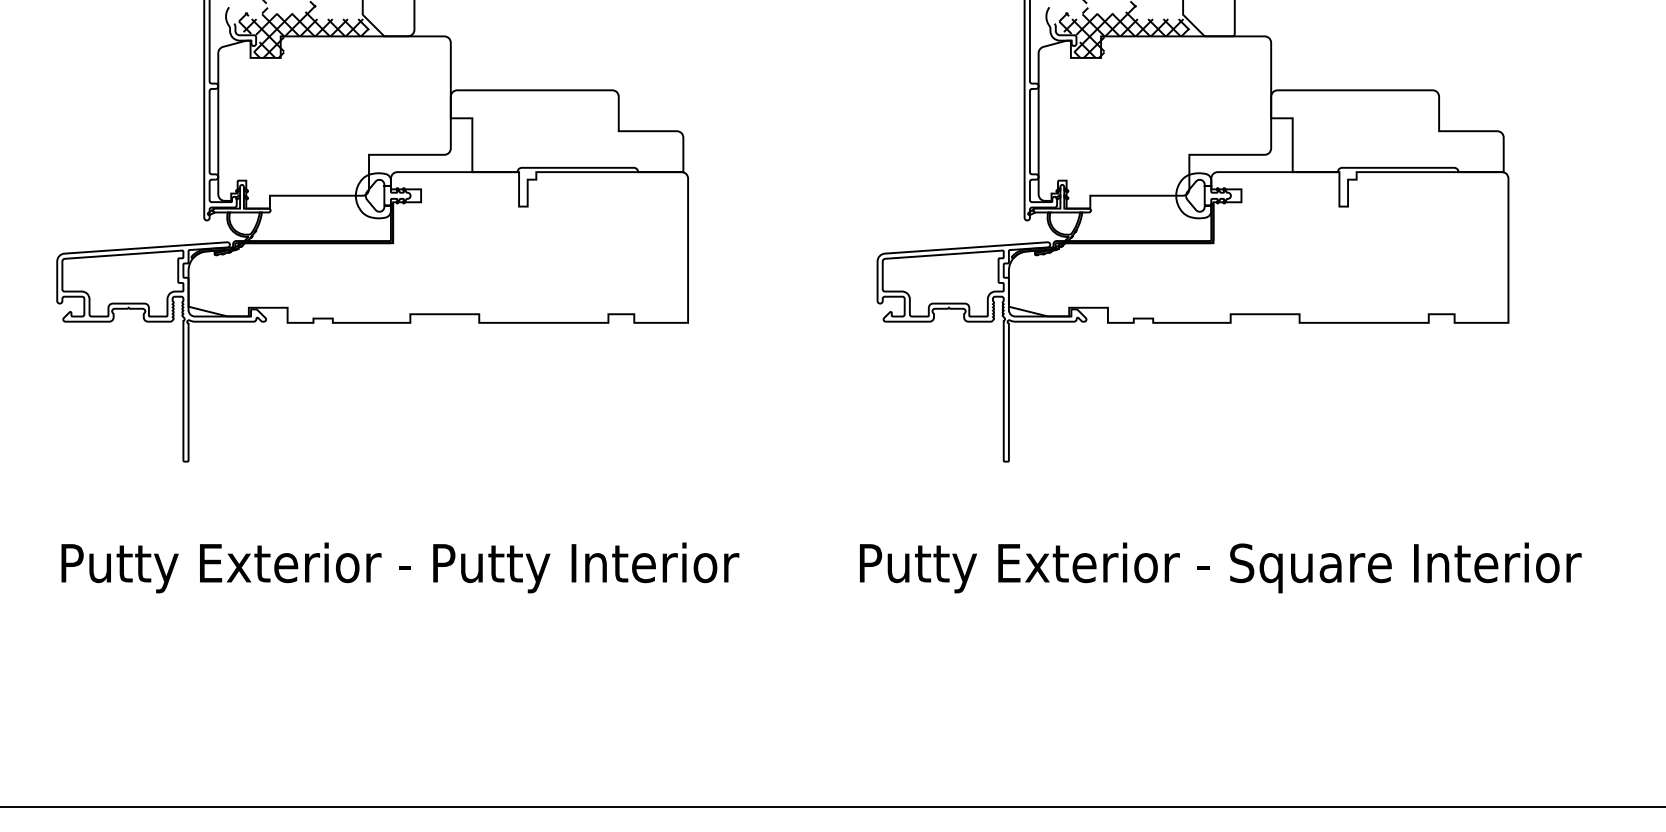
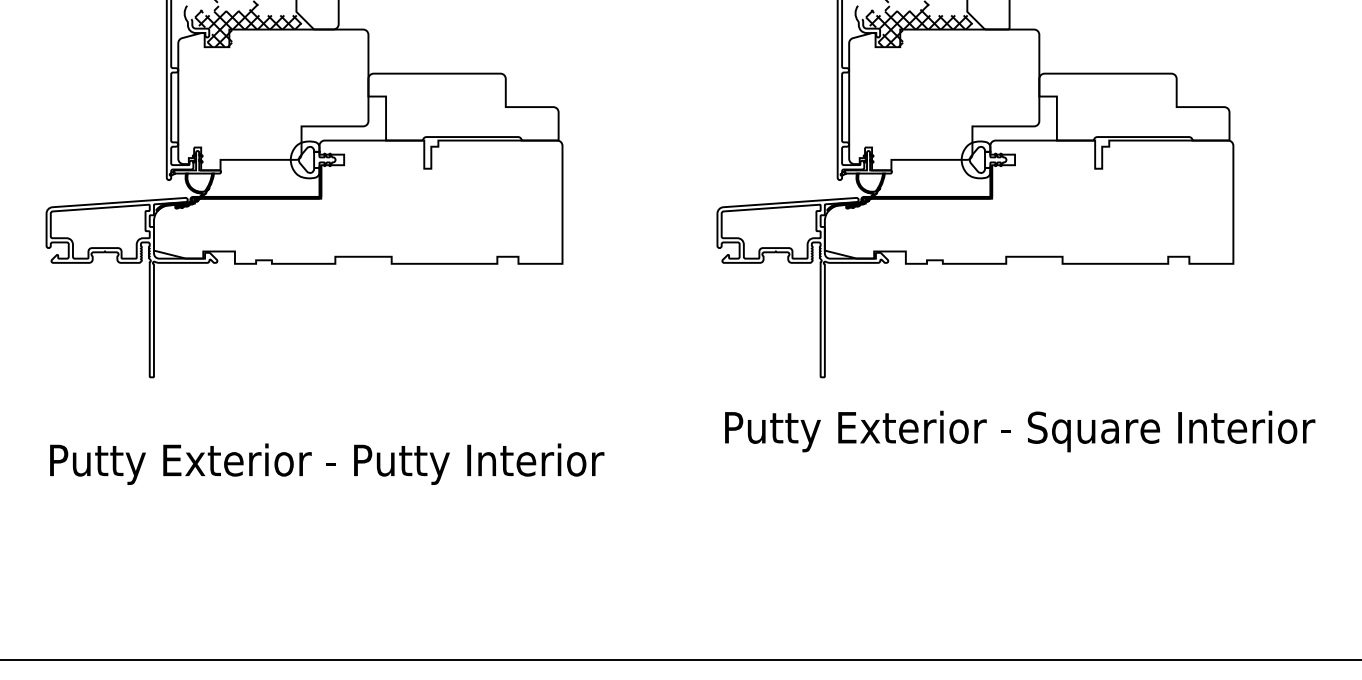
text: (1220, 567) -> (1019, 431), moved

